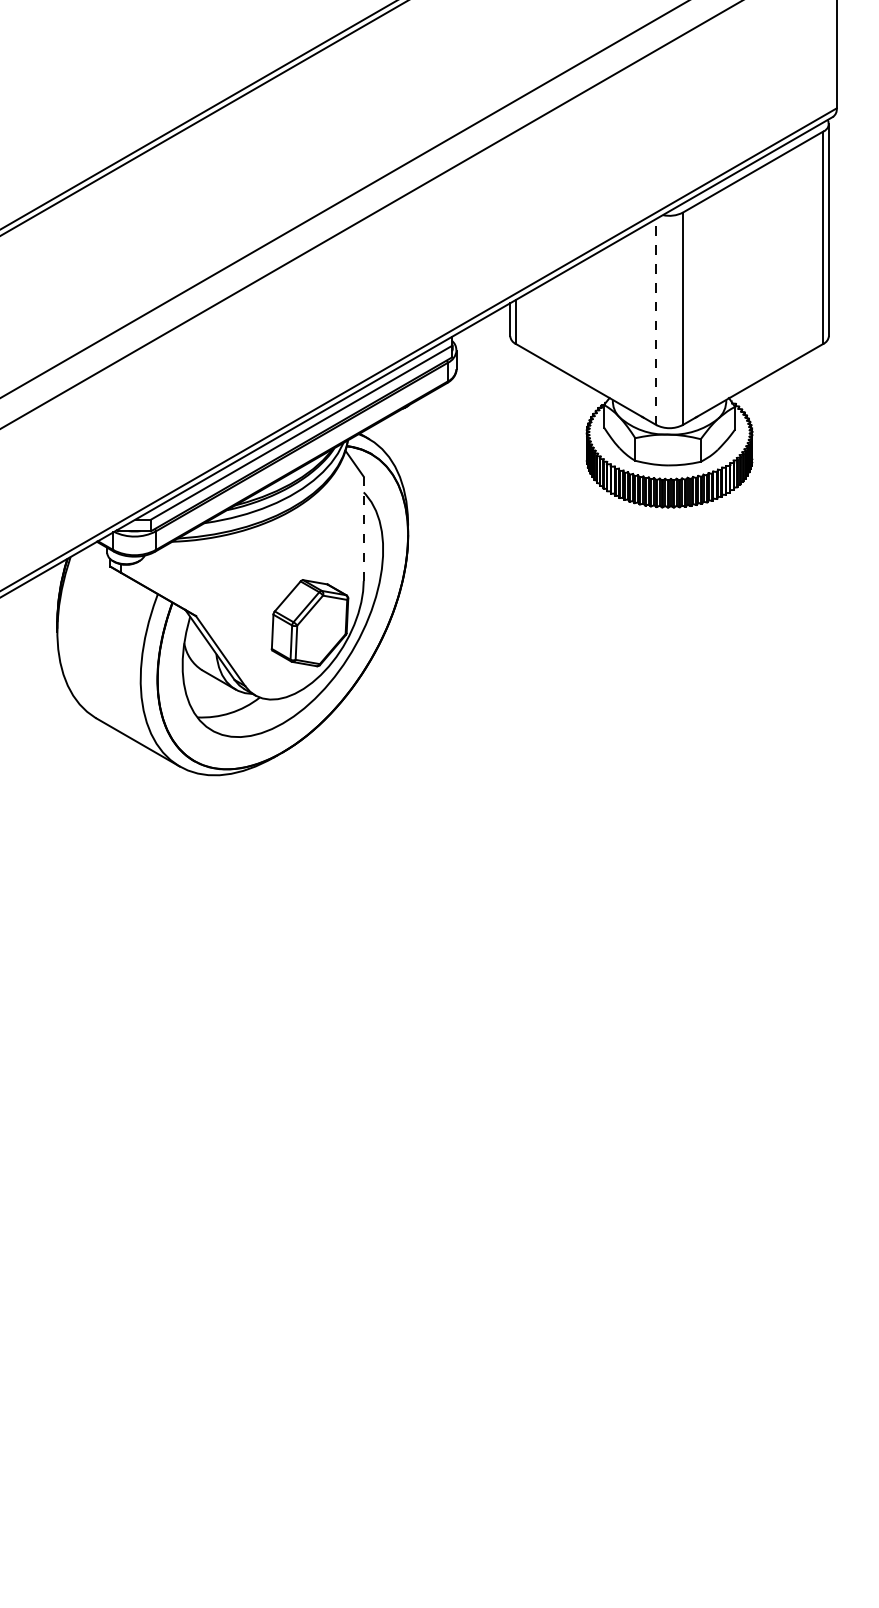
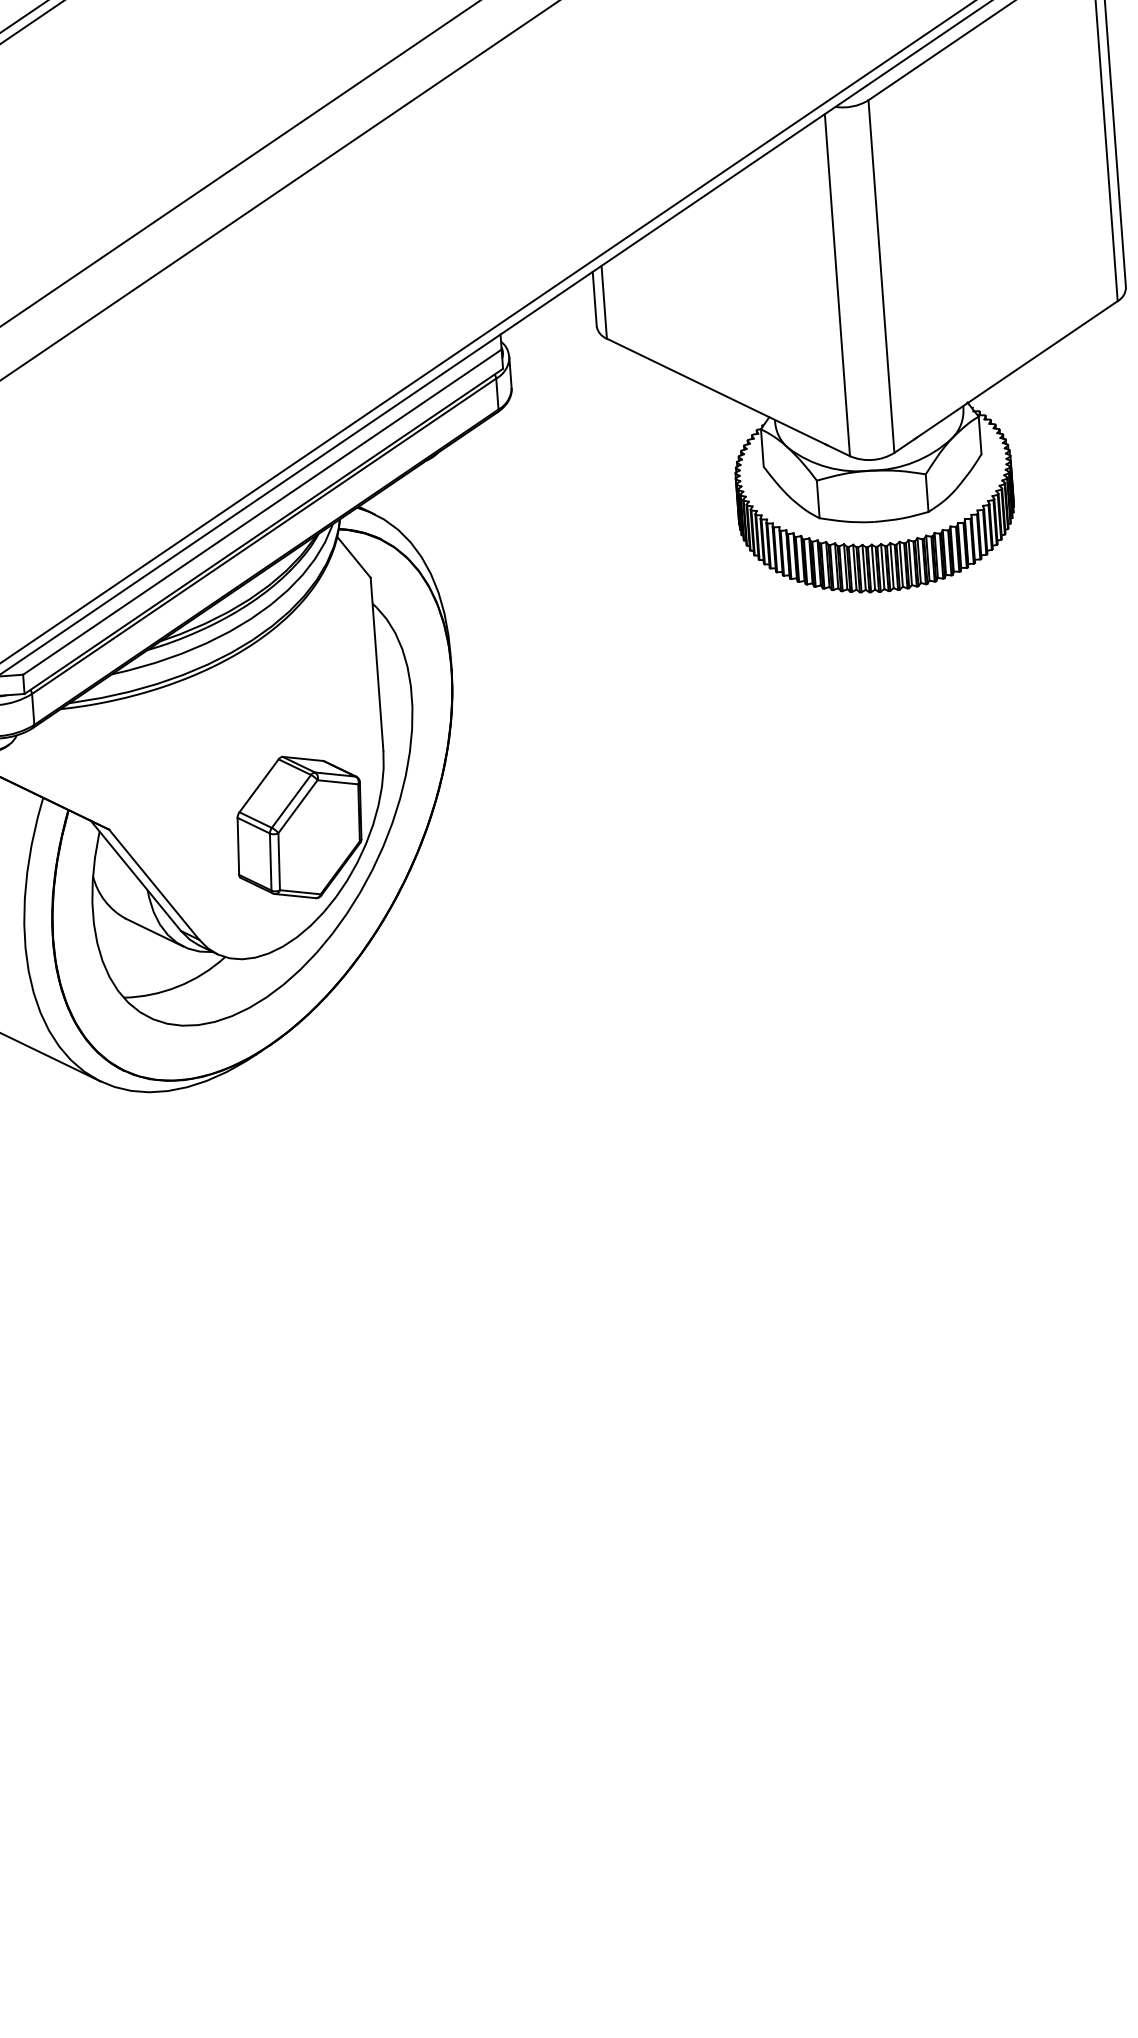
line: (656, 321) -> (837, 284), dashed -> solid
line: (363, 528) -> (376, 663), dashed -> solid

